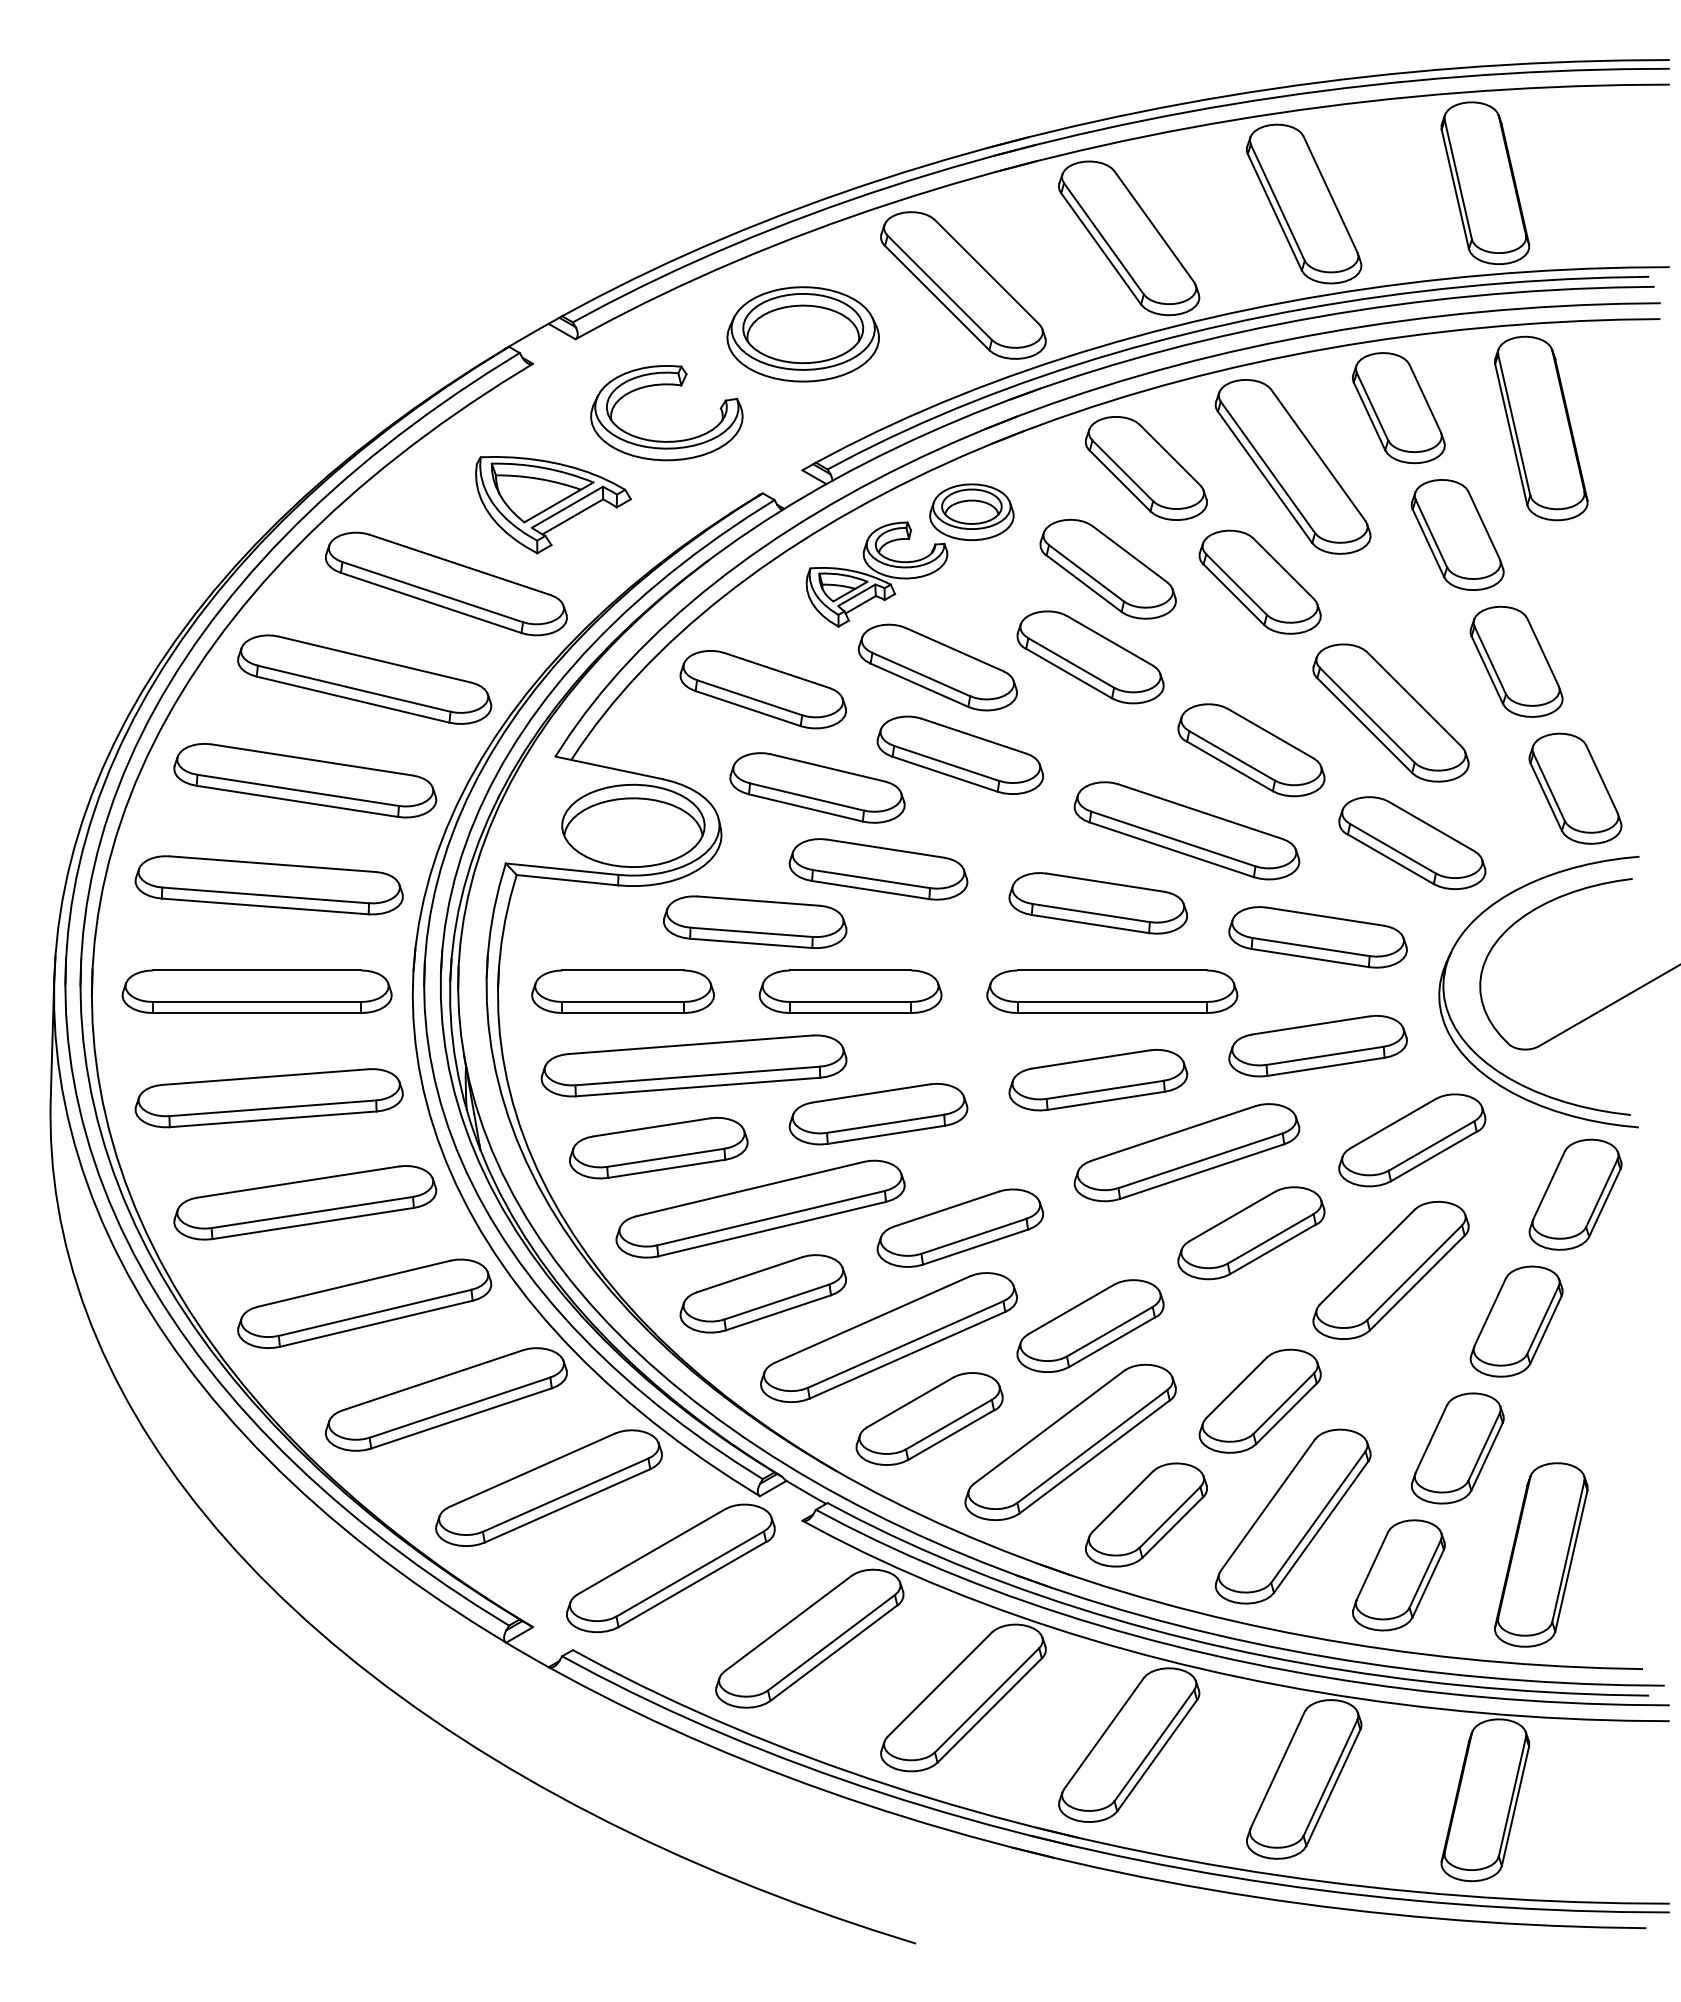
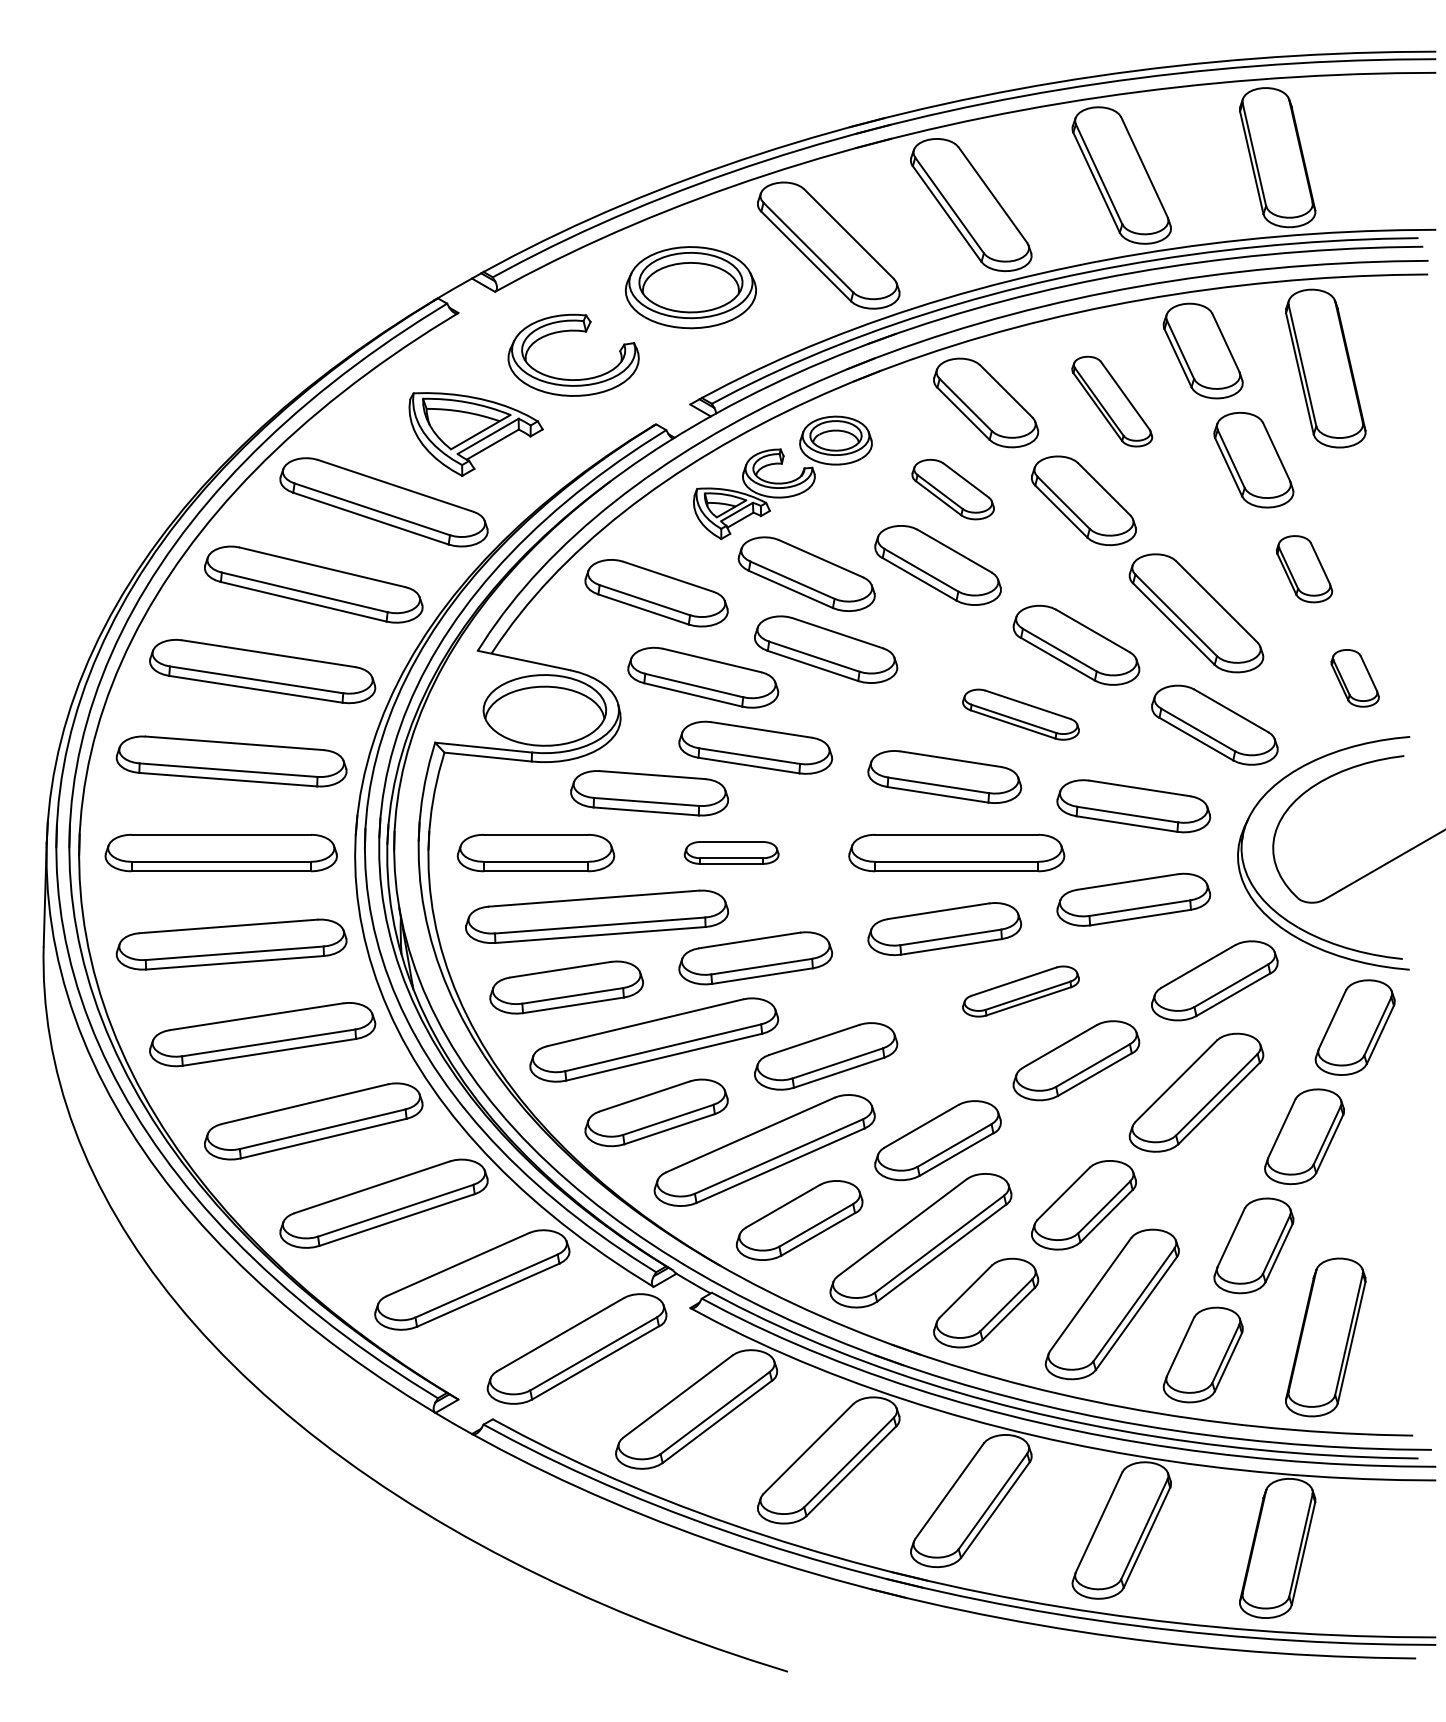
part: (1292, 466) -> (1111, 401), size x0.6
part: (1107, 568) -> (952, 489), size x0.7
part: (1516, 661) -> (1304, 568), size x0.7
part: (1575, 788) -> (1355, 678), size x0.6
part: (1186, 830) -> (1020, 714), size x0.6
part: (850, 991) -> (731, 852), size x0.6
part: (1186, 1152) -> (1020, 991), size x0.6

